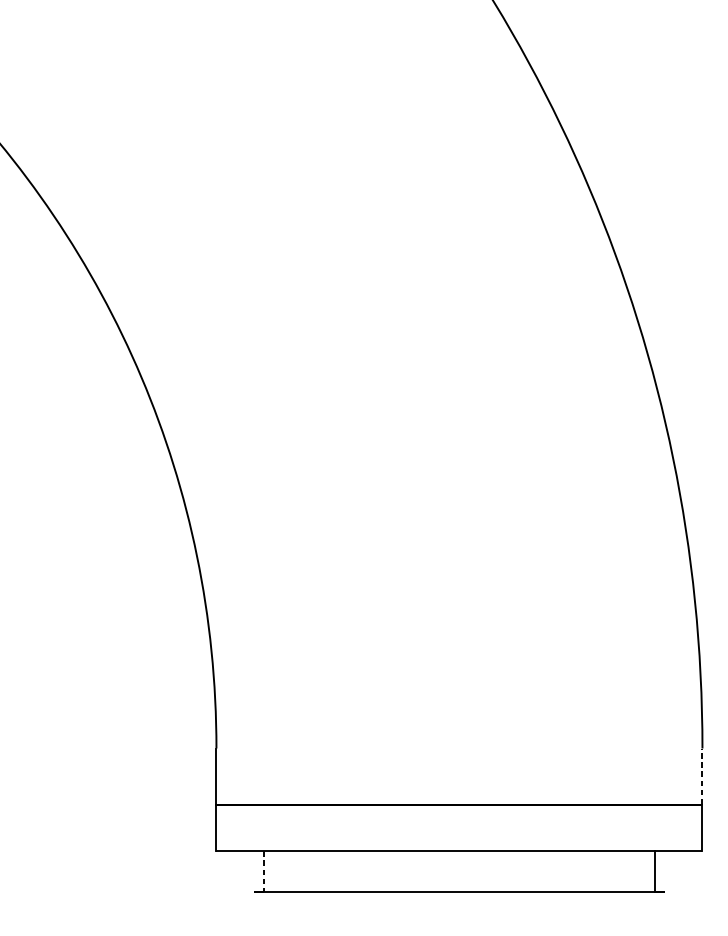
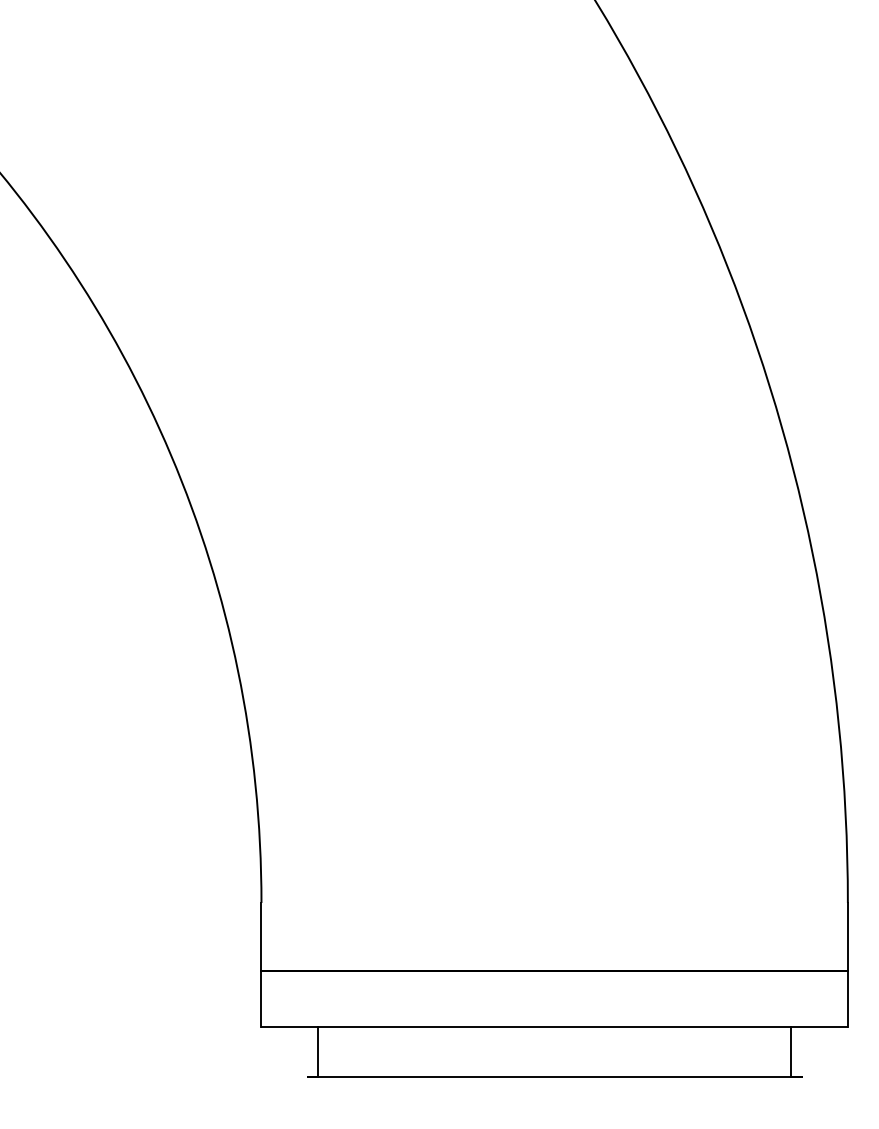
line: (702, 776) -> (847, 936), dashed -> solid
line: (263, 871) -> (318, 1051), dashed -> solid

